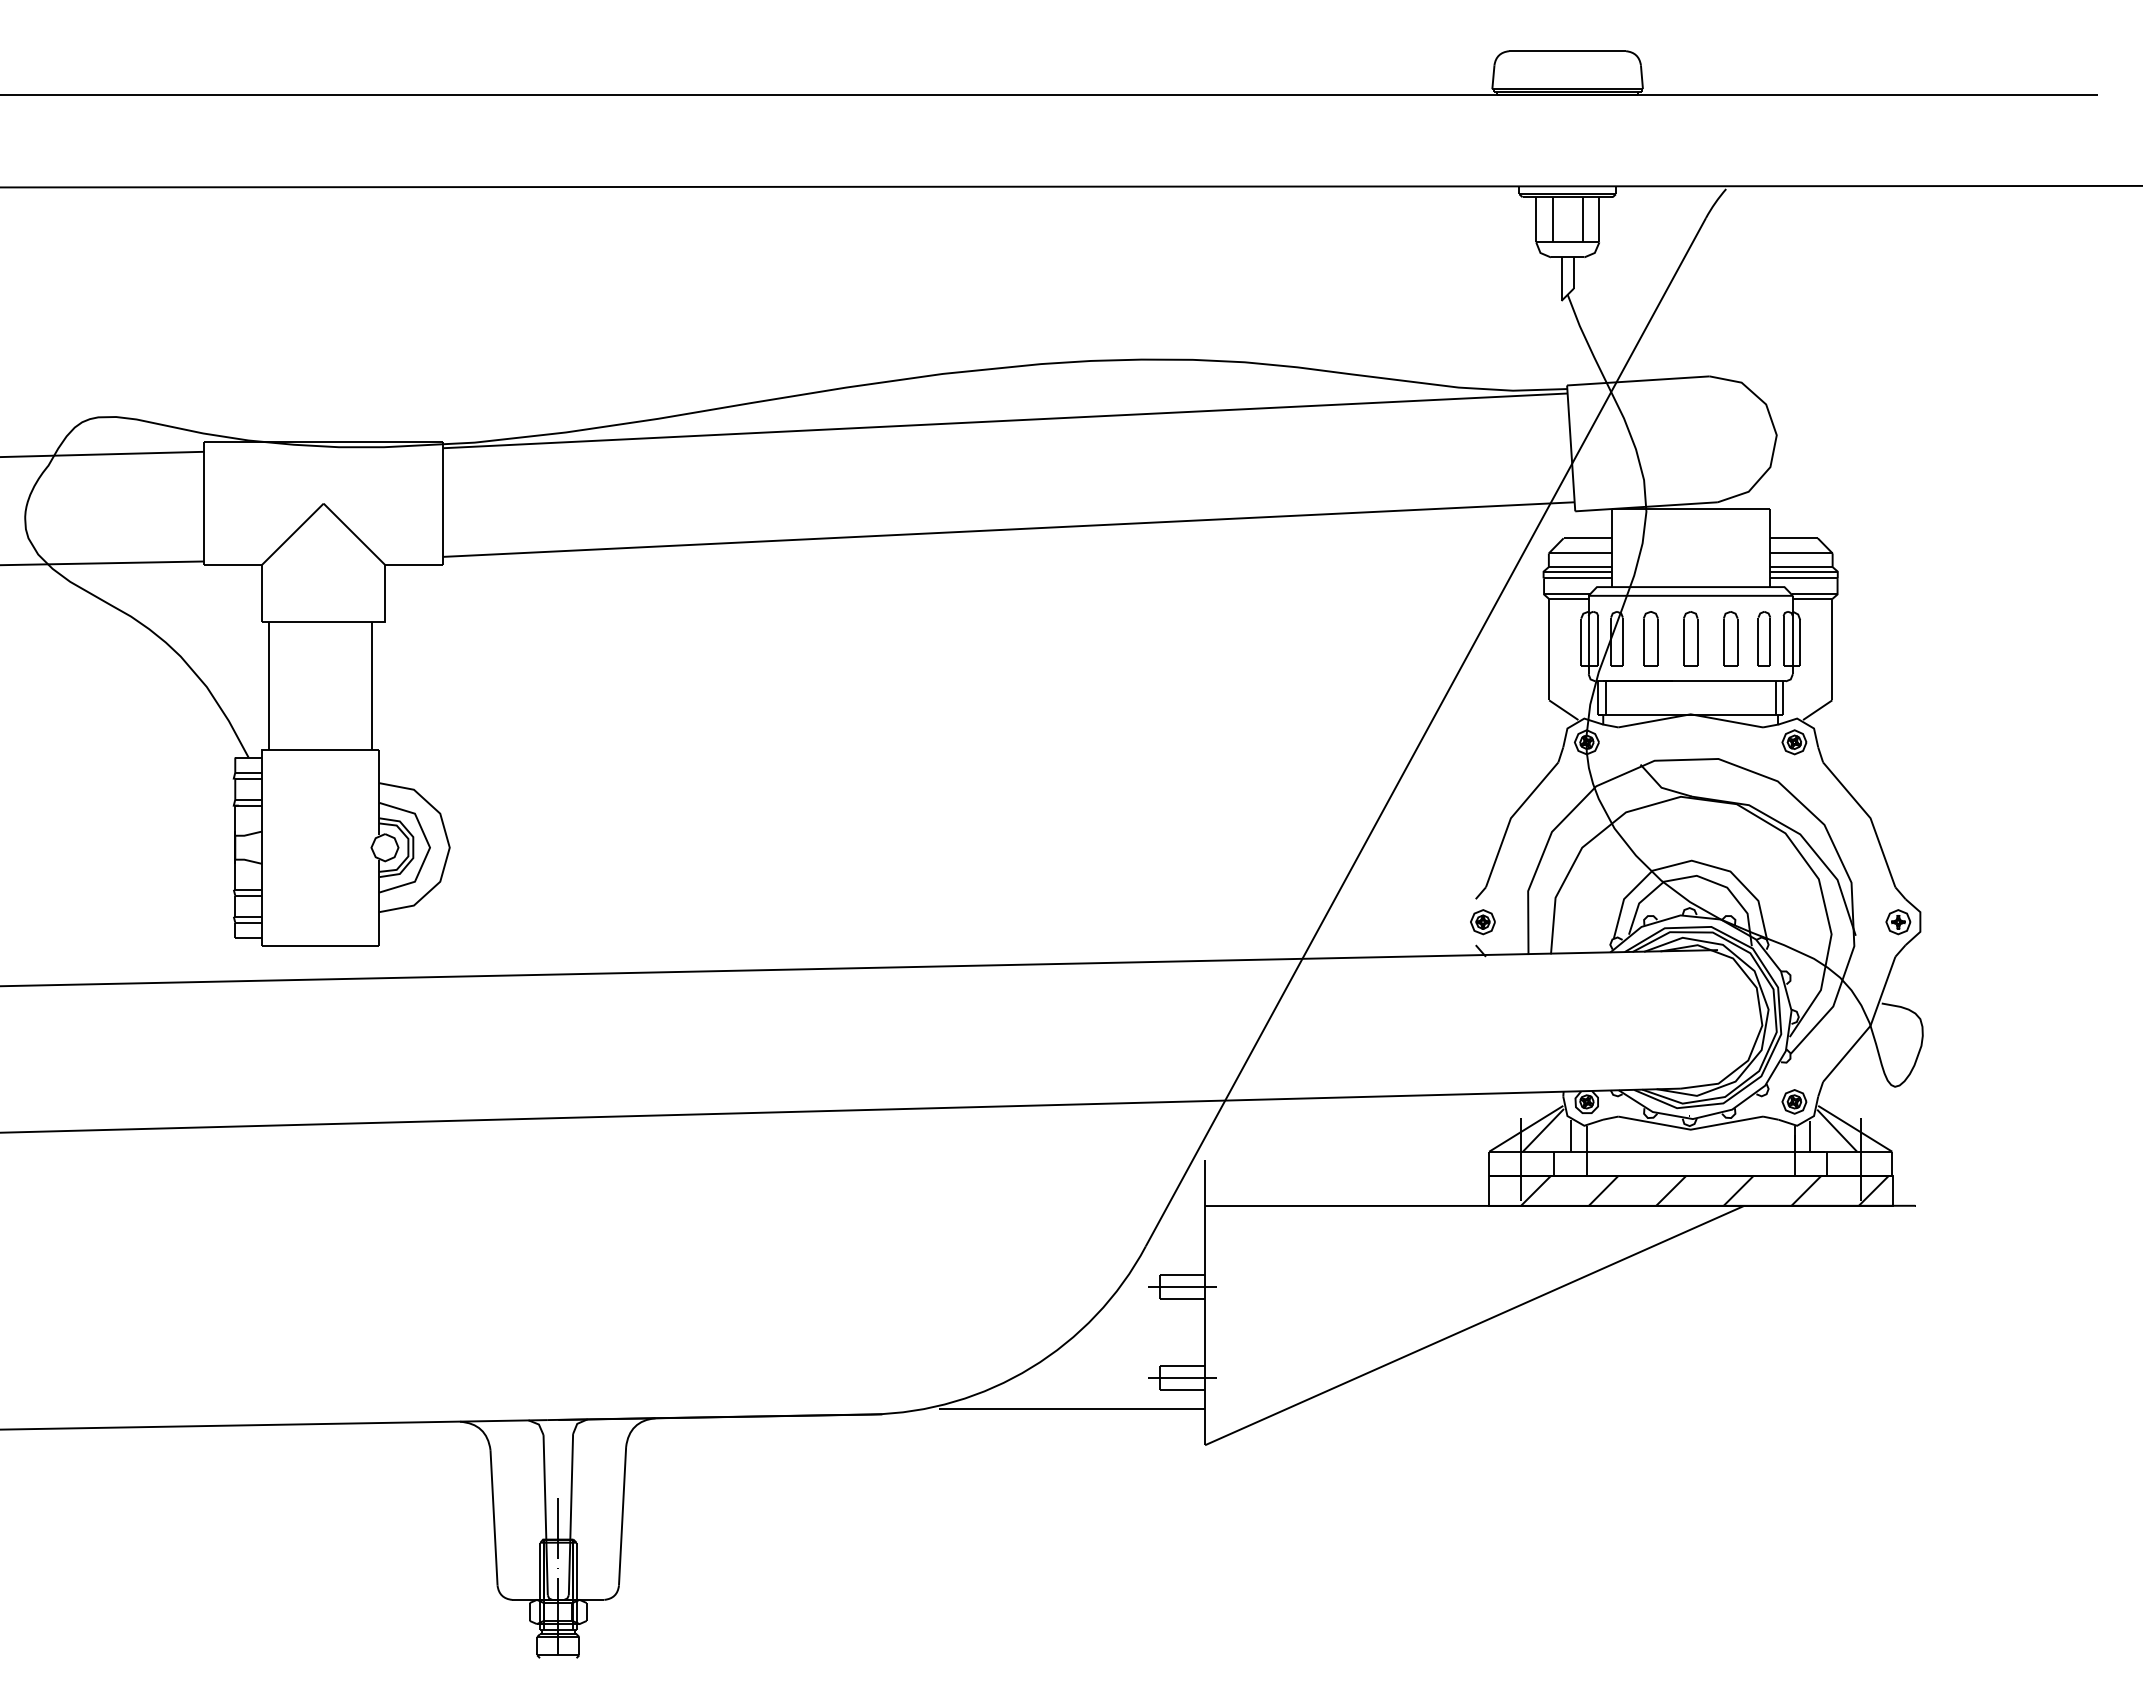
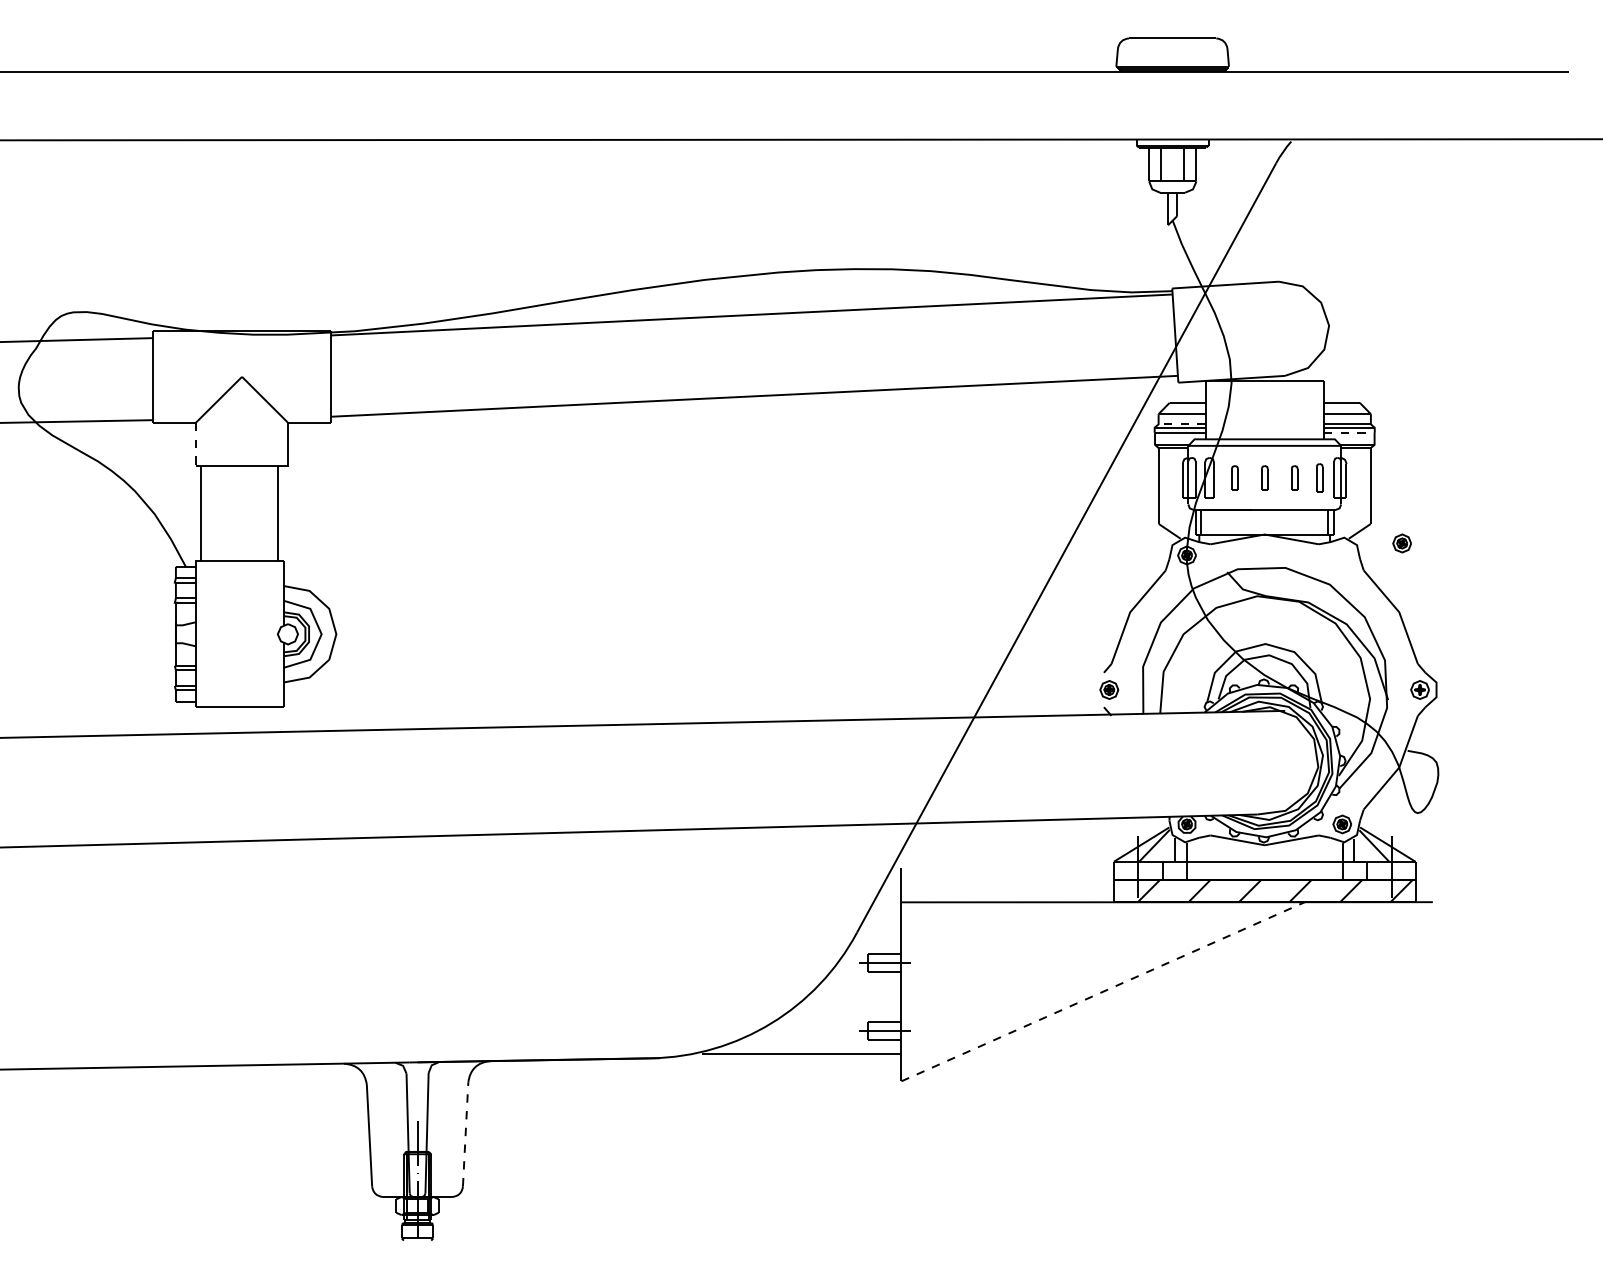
line: (1579, 567) -> (1181, 424), solid -> dashed
line: (1804, 578) -> (1349, 432), solid -> dashed
line: (261, 593) -> (195, 444), solid -> dashed
part: (1650, 638) -> (1234, 477), size x0.6
part: (1690, 638) -> (1264, 477), size x0.6
part: (1730, 638) -> (1294, 477), size x0.6
part: (1763, 638) -> (1319, 477), size x0.7
part: (1794, 742) -> (1402, 543), moved
line: (1475, 1325) -> (1103, 991), solid -> dashed
line: (622, 1515) -> (465, 1133), solid -> dashed

